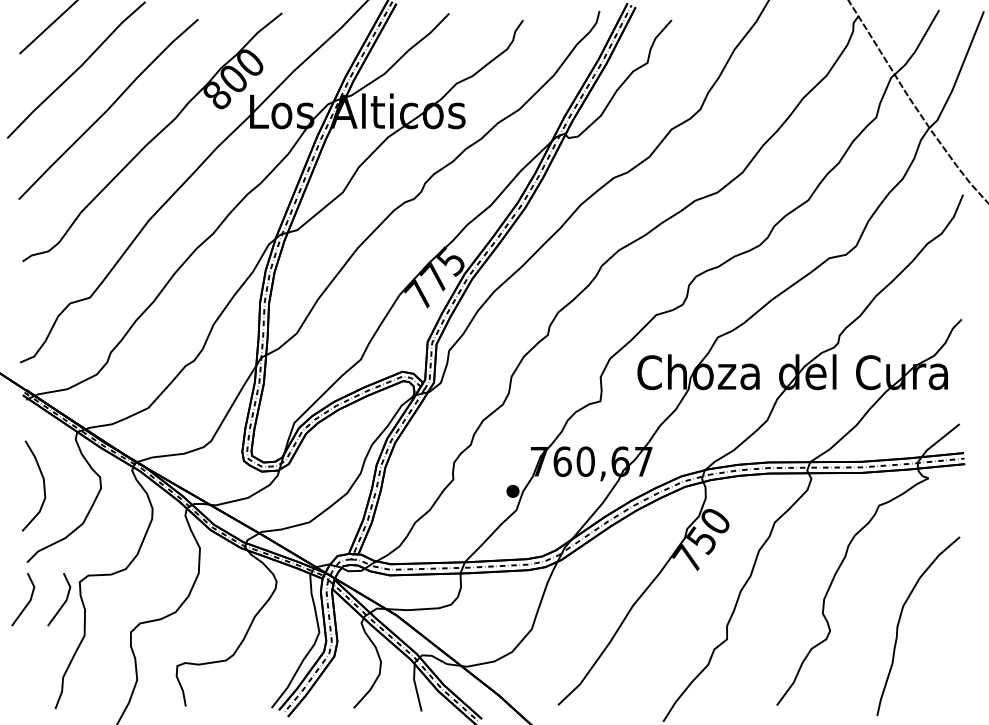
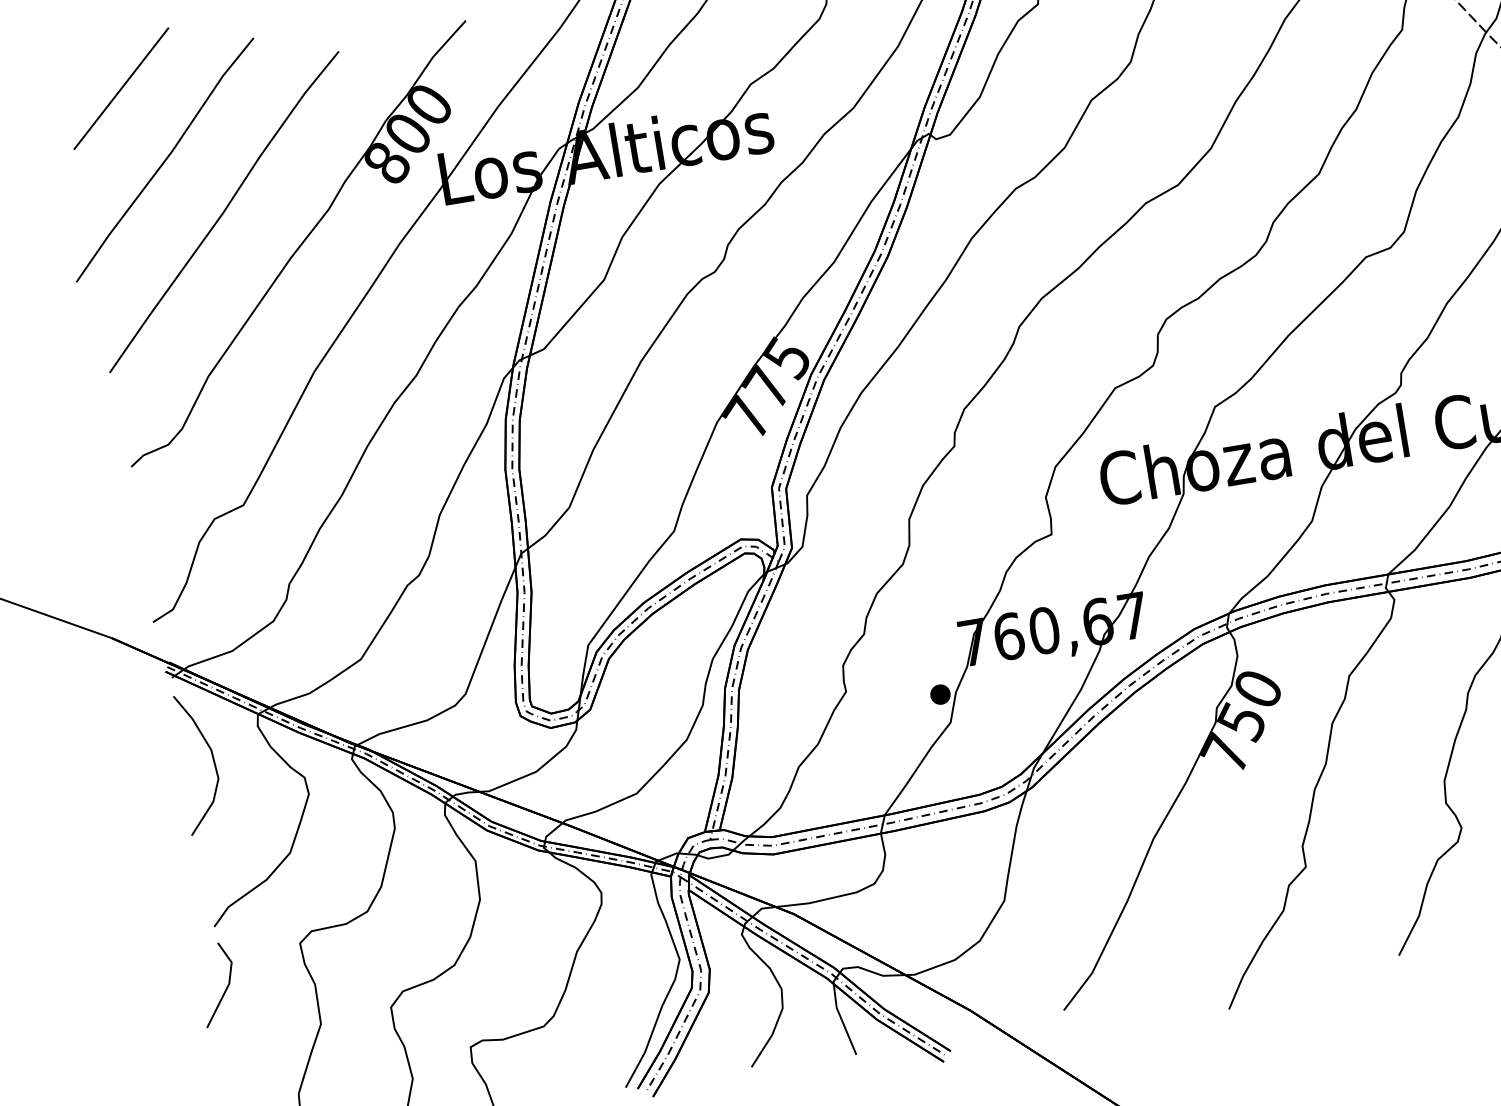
curve: (43, 485) -> (212, 760), moved
line: (63, 602) -> (280, 978), removed

